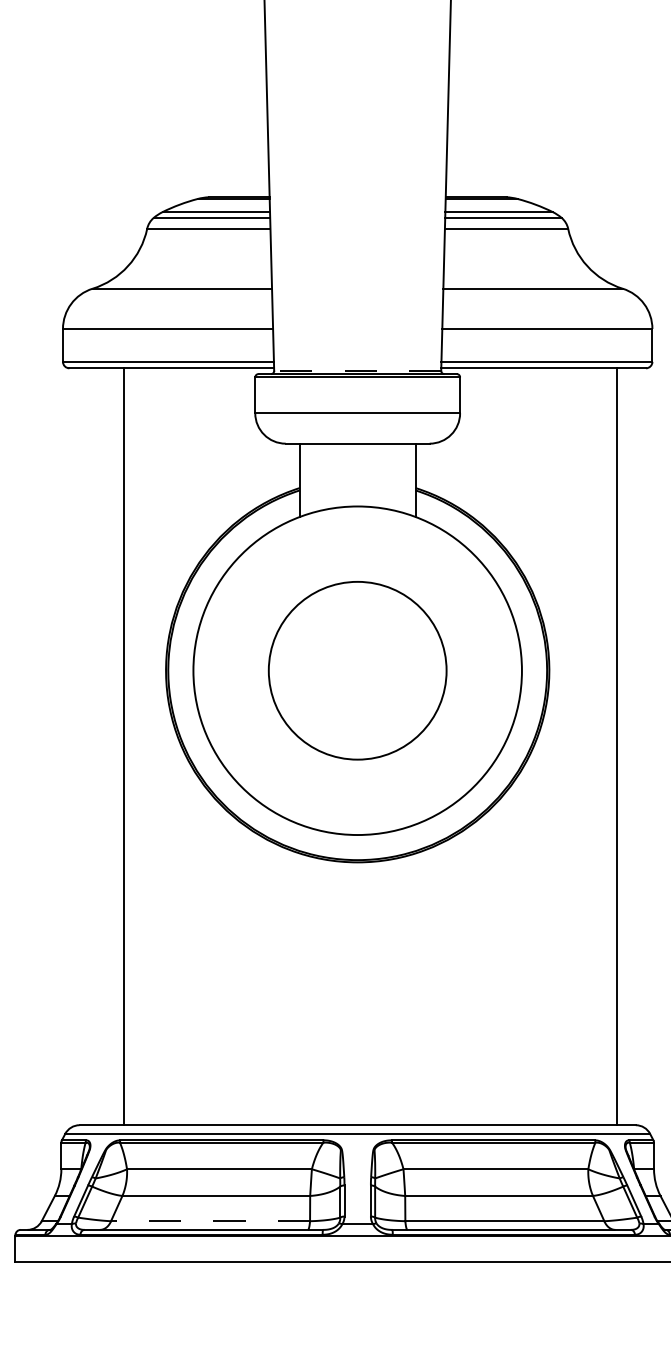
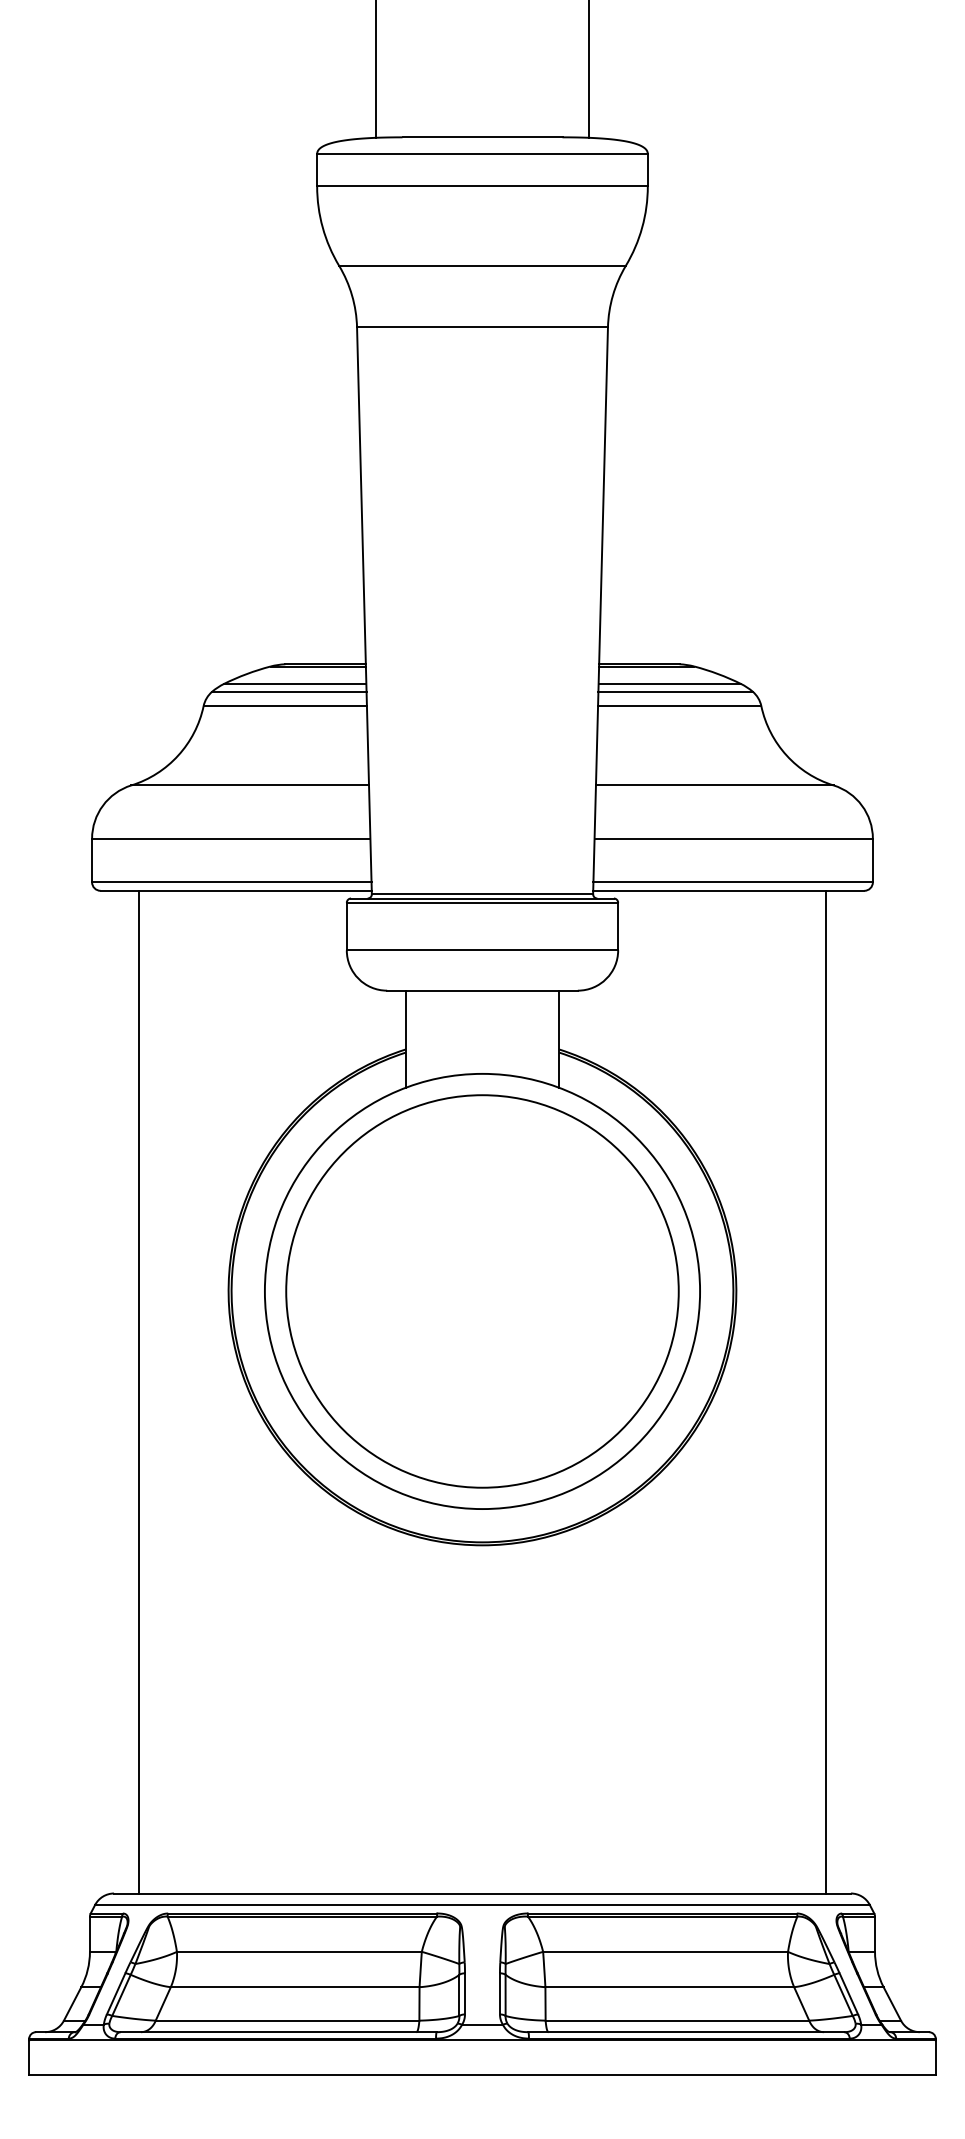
line: (357, 371) -> (482, 894), dashed -> solid
circle: (357, 670) -> (482, 1291), size x1.67
line: (124, 746) -> (139, 1391), moved
line: (210, 1221) -> (287, 2020), dashed -> solid

